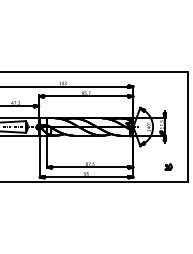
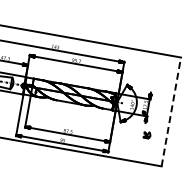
line: (188, 126) -> (171, 111), solid -> dashed
part: (168, 166) -> (147, 134), moved

